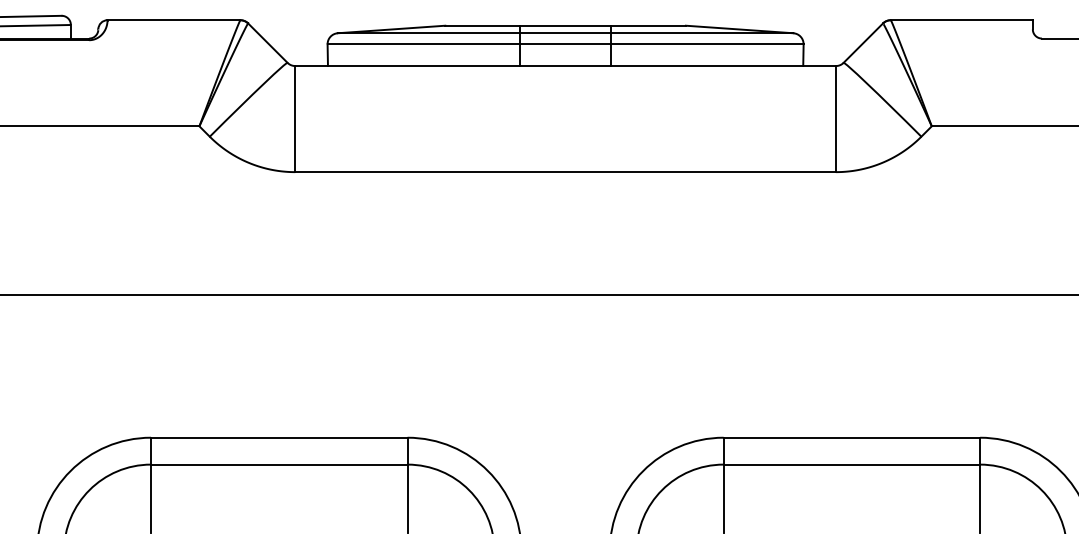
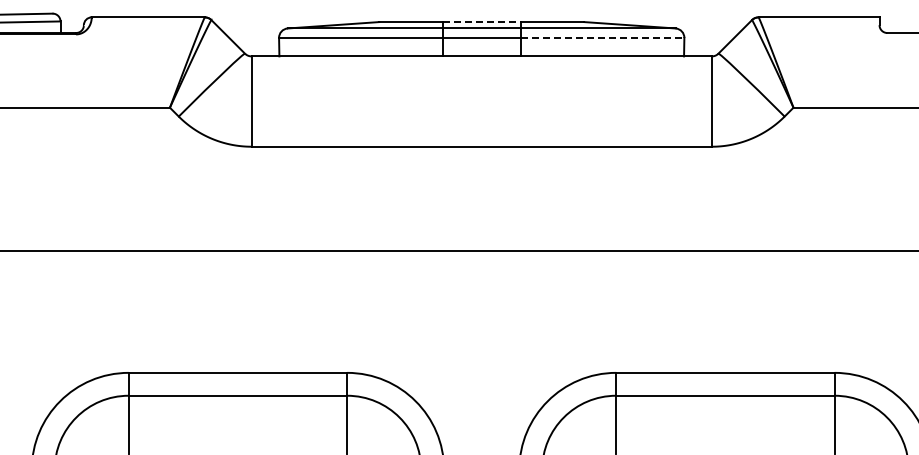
line: (566, 26) -> (482, 22), solid -> dashed
line: (707, 43) -> (602, 37), solid -> dashed

